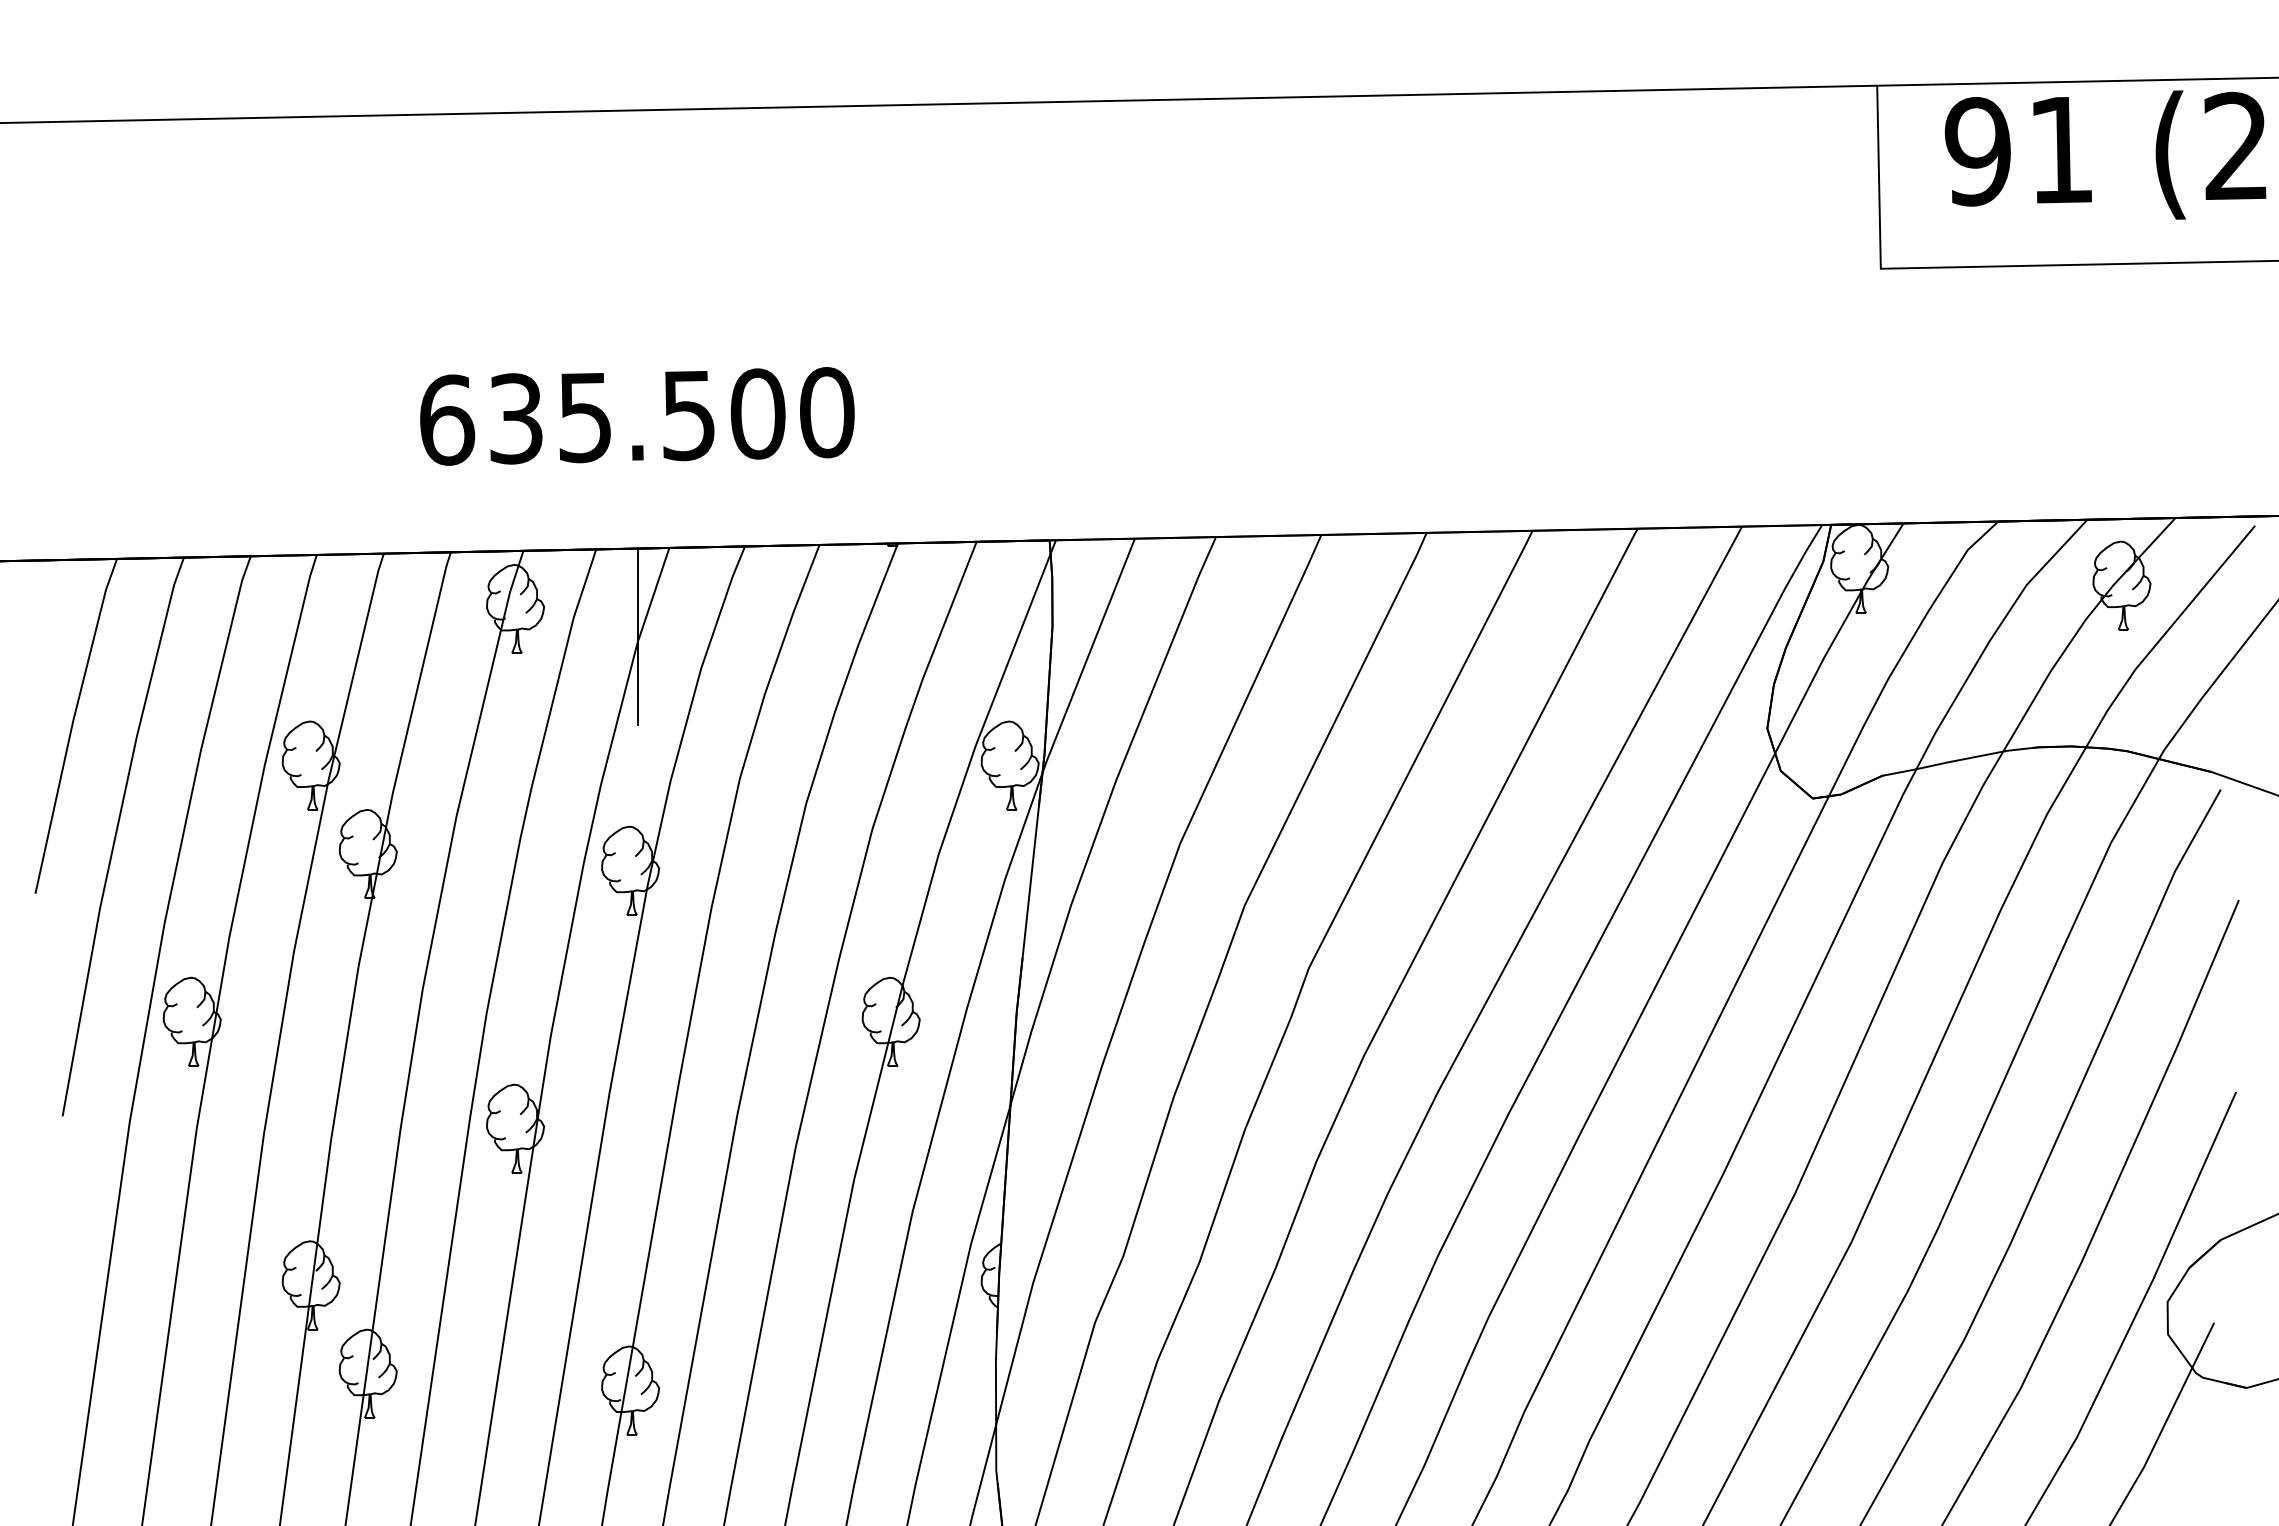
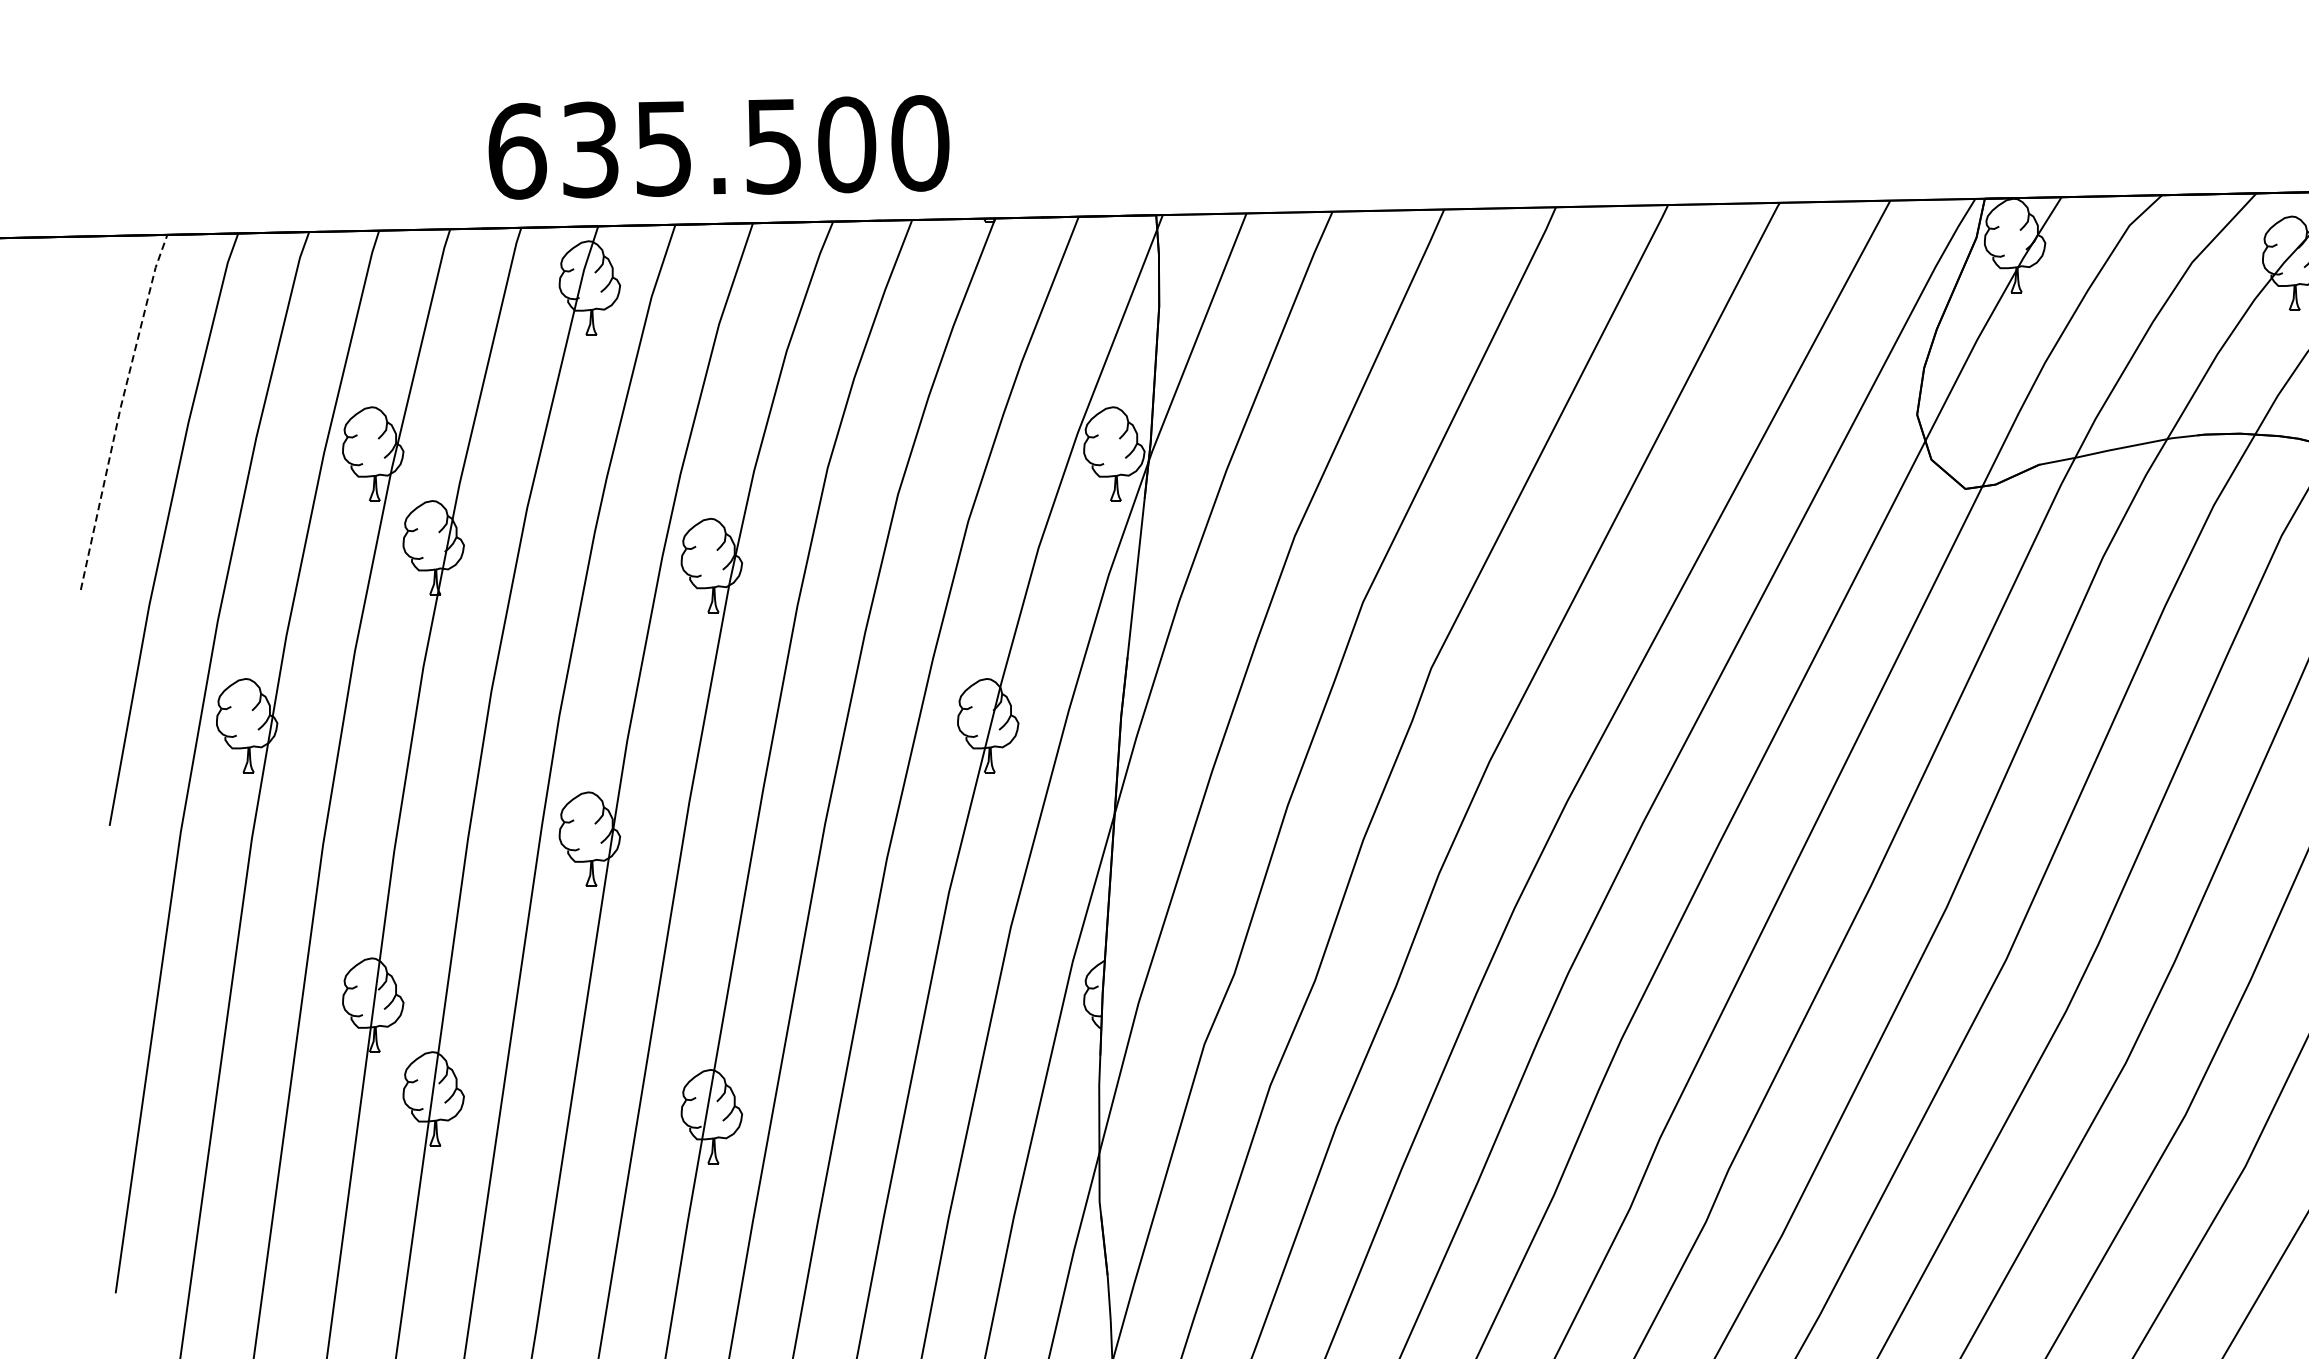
text: (637, 416) -> (719, 147), moved
line: (638, 636) -> (720, 317), removed
line: (72, 724) -> (120, 410), solid -> dashed

